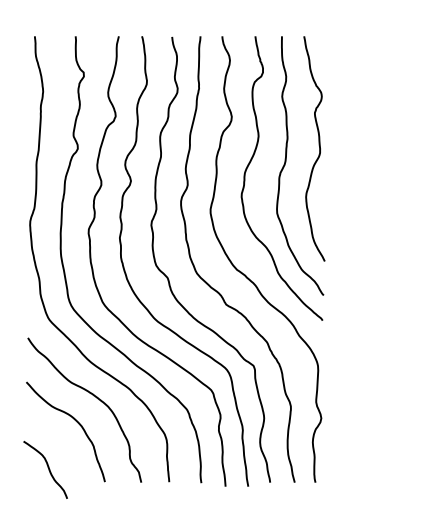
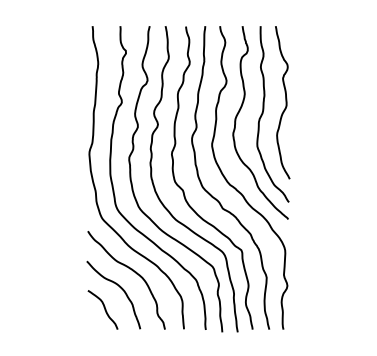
curve: (47, 469) -> (104, 309), moved

